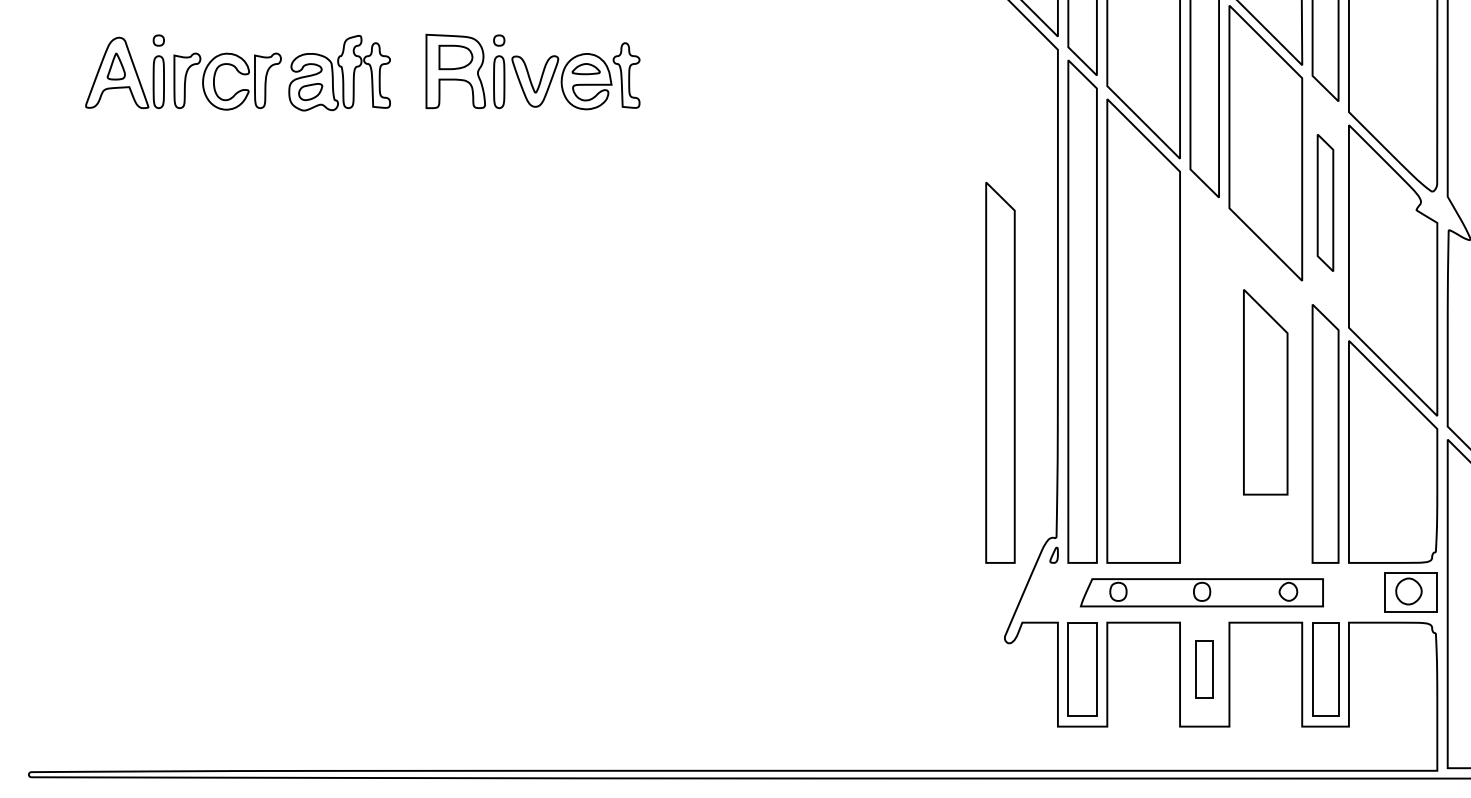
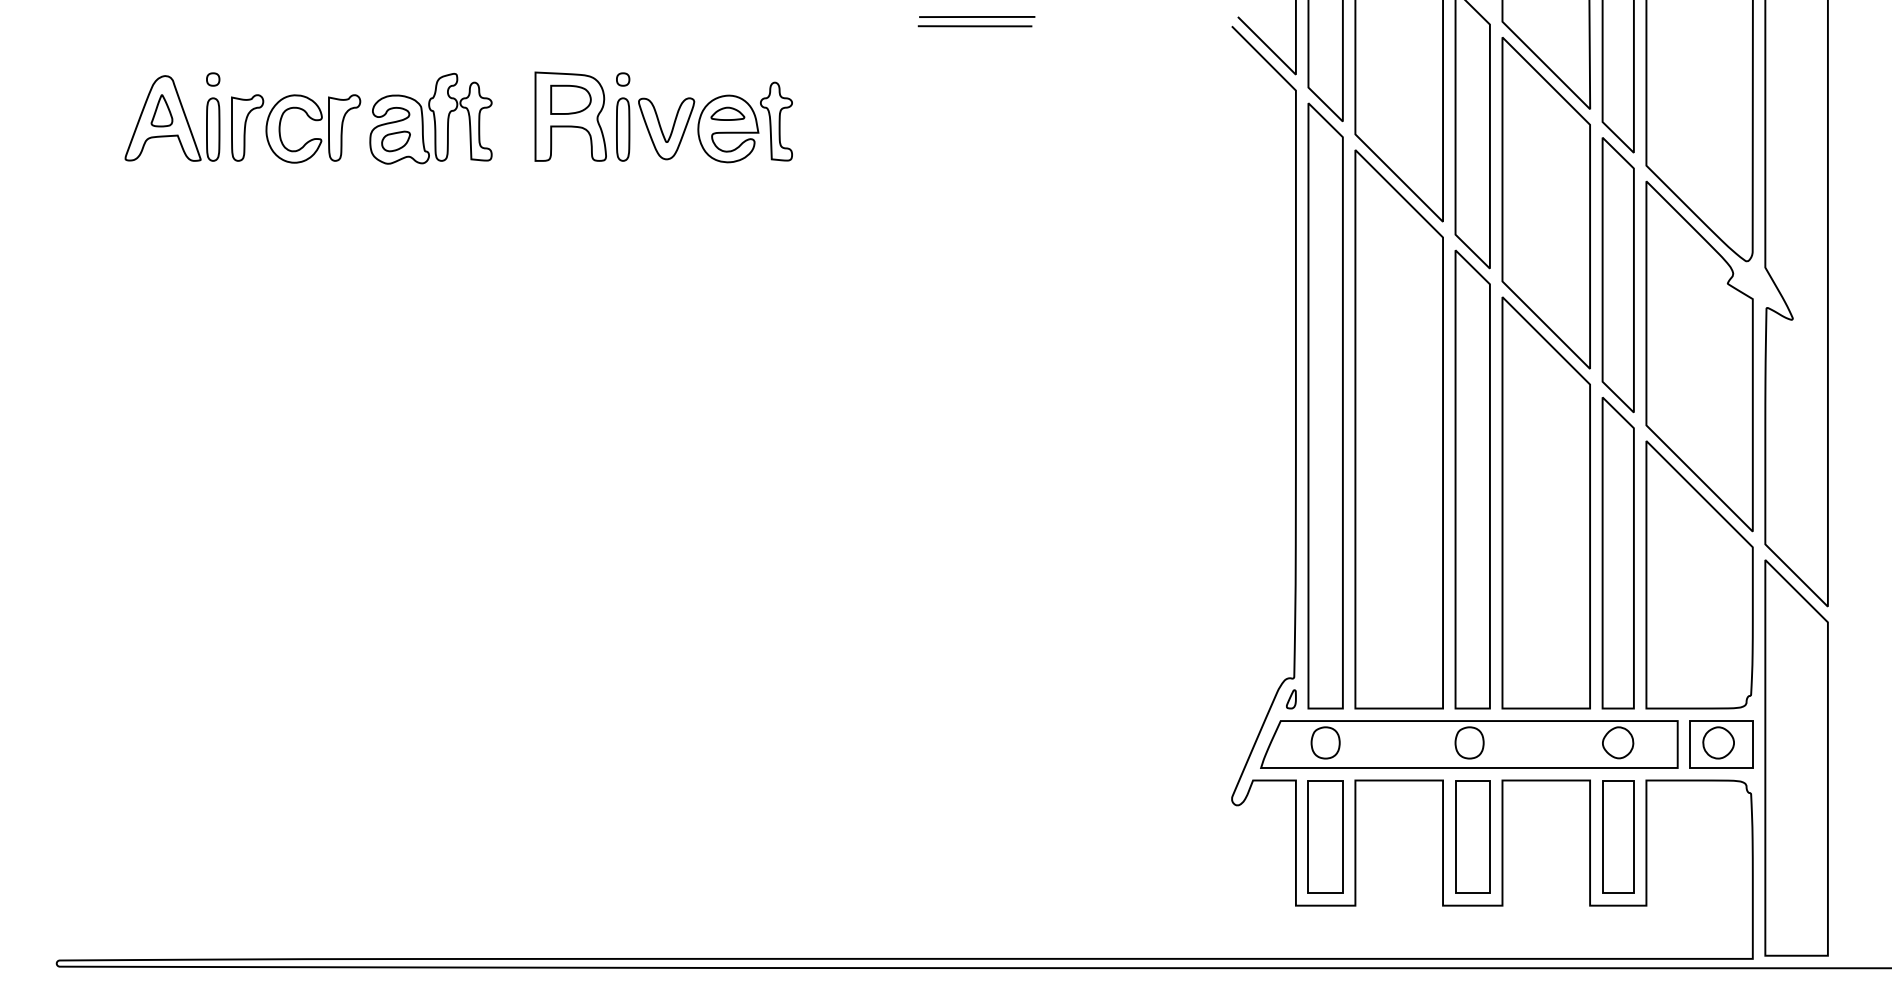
part: (1324, 202) -> (1617, 274), size x1.67
part: (1000, 372) -> (1472, 479), moved
part: (1265, 391) -> (1545, 502), size x1.67
part: (1202, 592) -> (1469, 744), size x1.43
part: (1204, 669) -> (1472, 836), size x1.67

